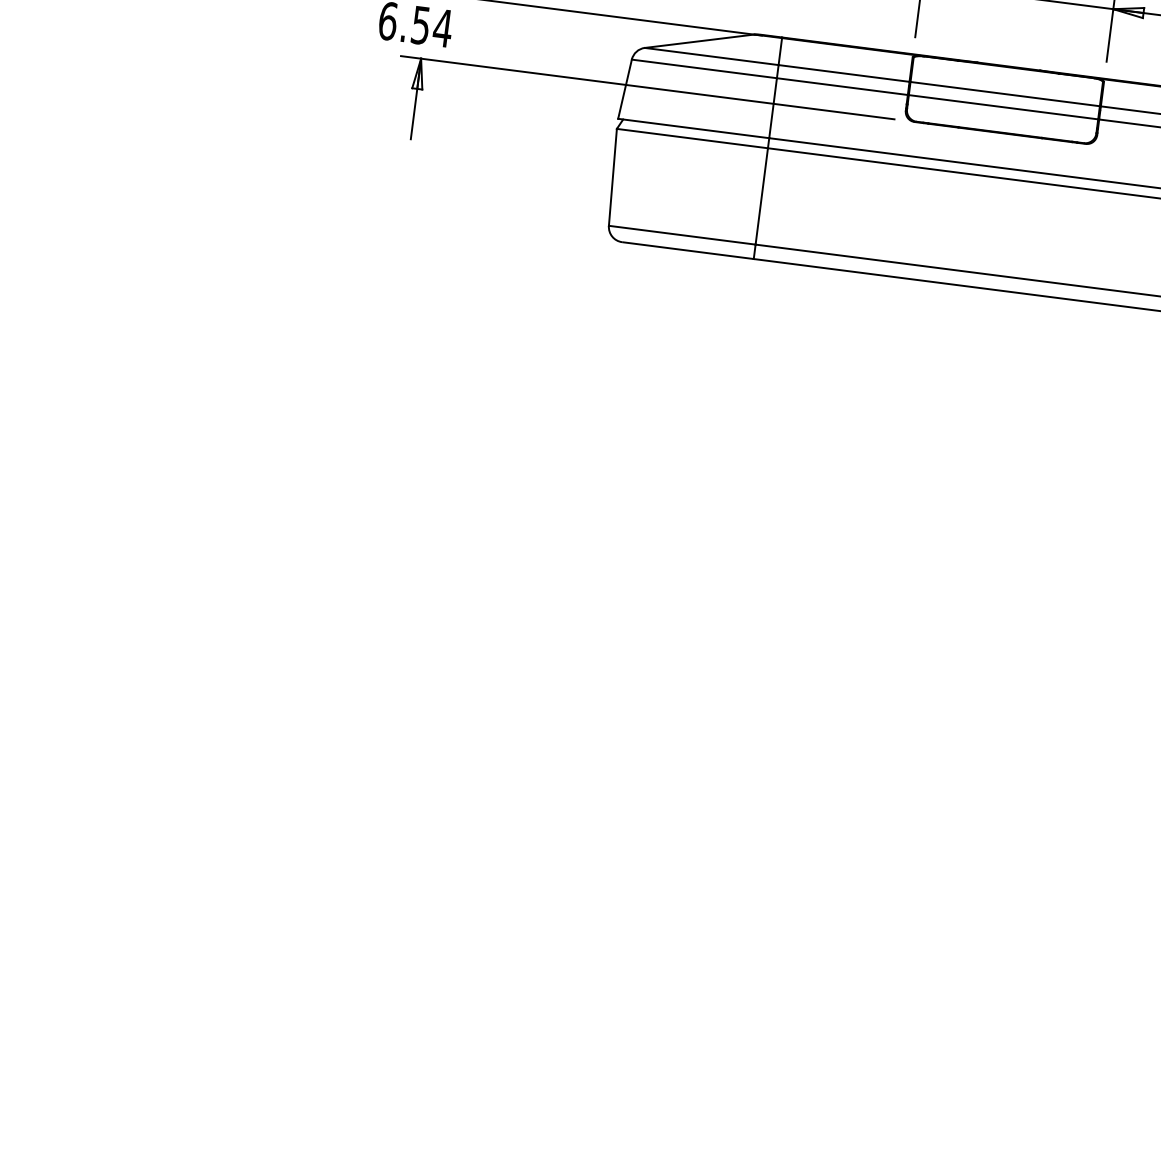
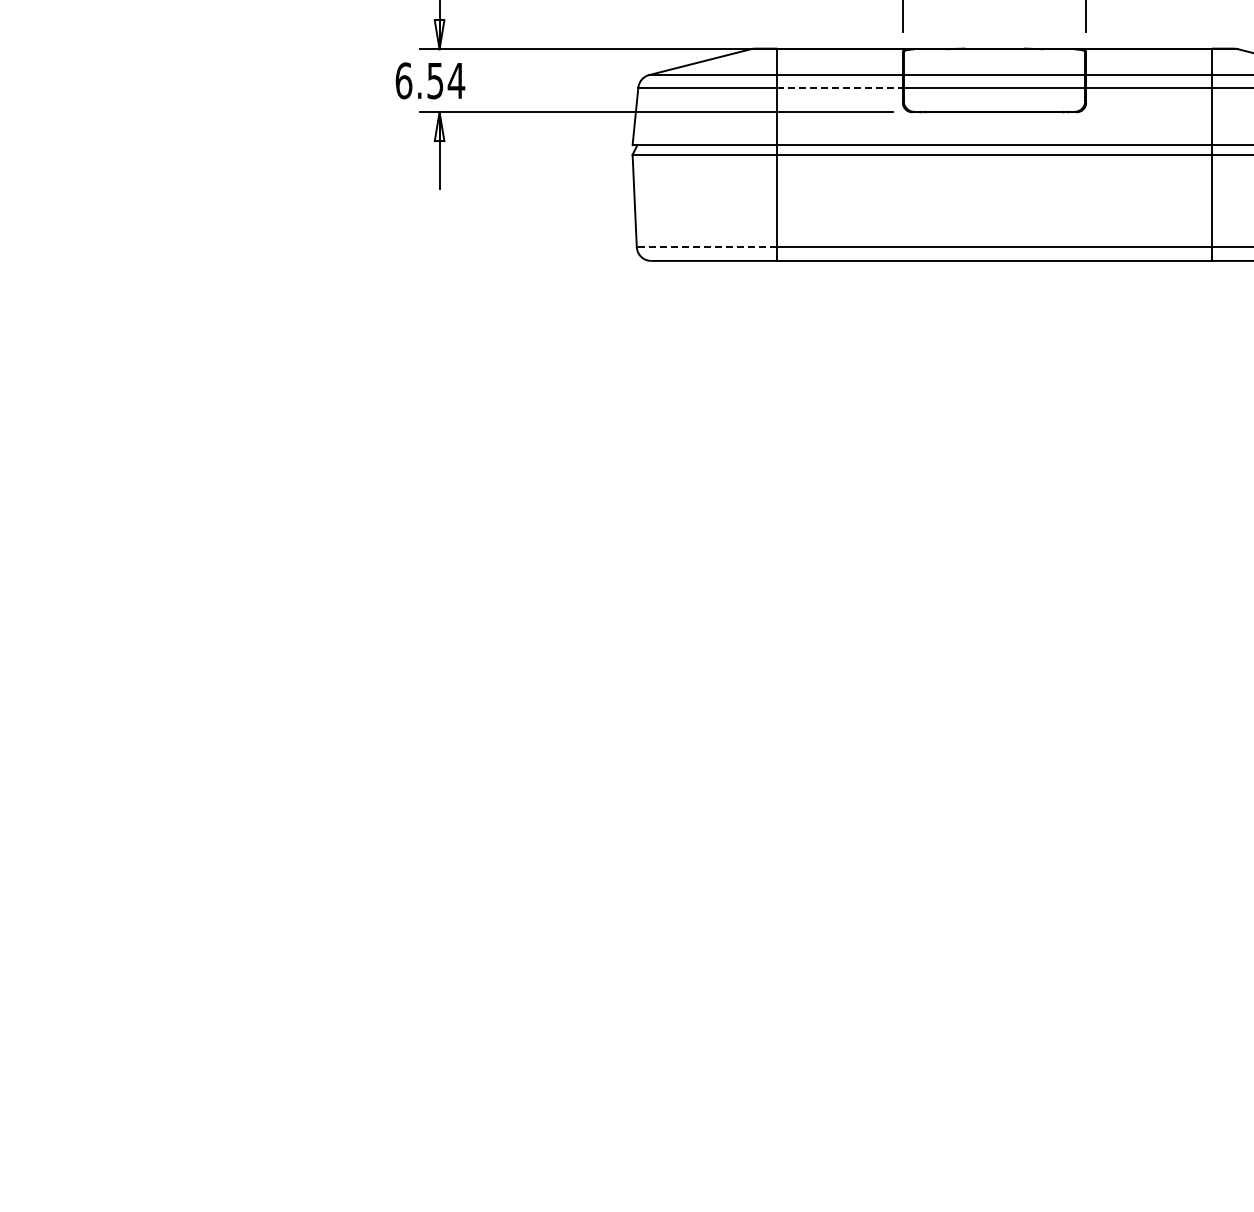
line: (842, 86) -> (840, 87), solid -> dashed
line: (681, 235) -> (706, 247), solid -> dashed

